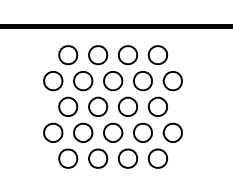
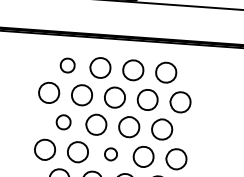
part: (68, 54) -> (67, 64), size x0.7
part: (68, 106) -> (63, 122), size x0.7
part: (113, 132) -> (111, 154), size x0.6

